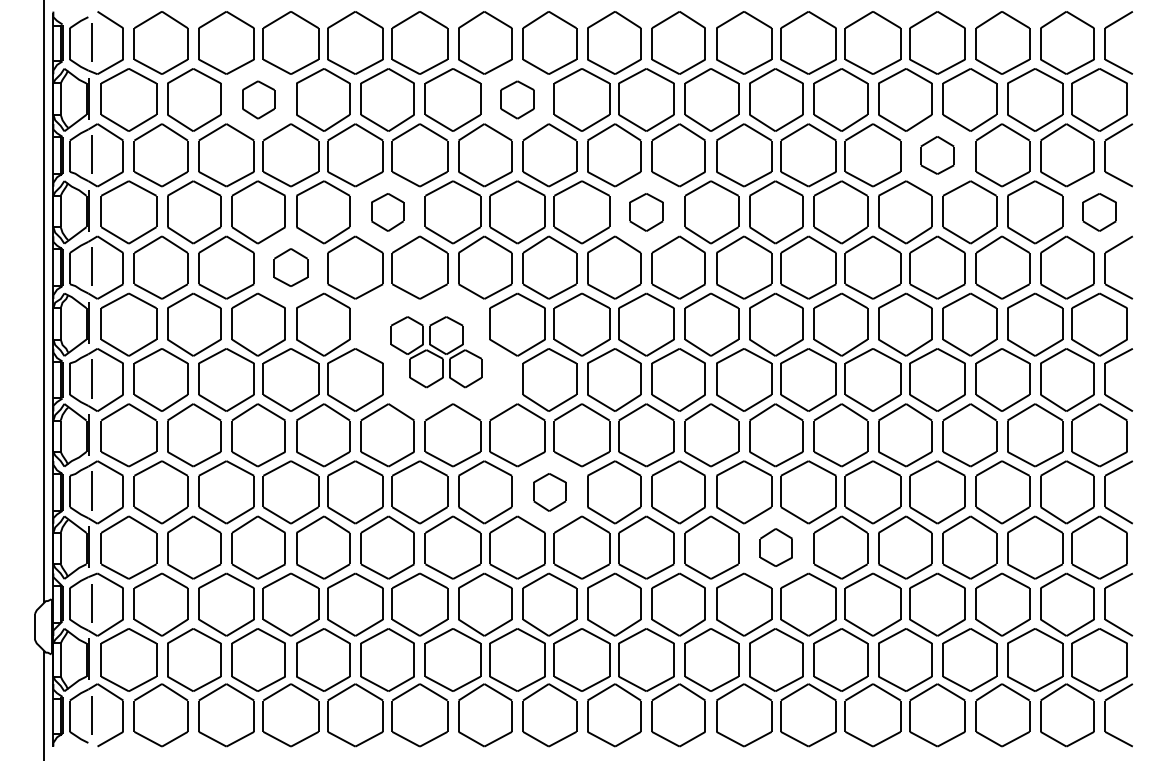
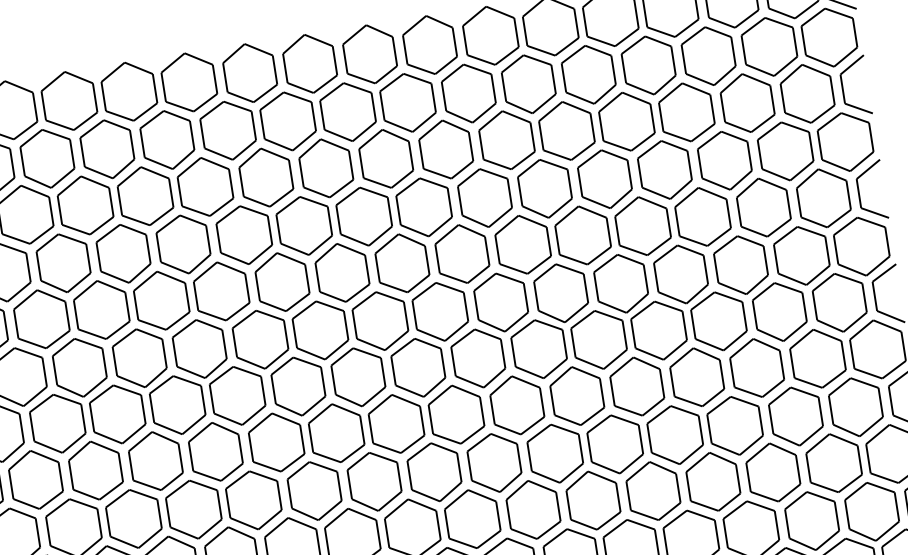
part: (258, 99) -> (47, 158), size x1.67
part: (517, 99) -> (288, 120), size x1.67
part: (937, 155) -> (686, 112), size x1.67
part: (387, 212) -> (183, 244), size x1.67
part: (646, 212) -> (424, 207), size x1.67
part: (1099, 212) -> (845, 142), size x1.67
part: (290, 267) -> (101, 309), size x1.67
part: (436, 351) -> (249, 366), size x1.67
part: (549, 492) -> (374, 481), size x1.67
part: (776, 547) -> (593, 500), size x1.67

